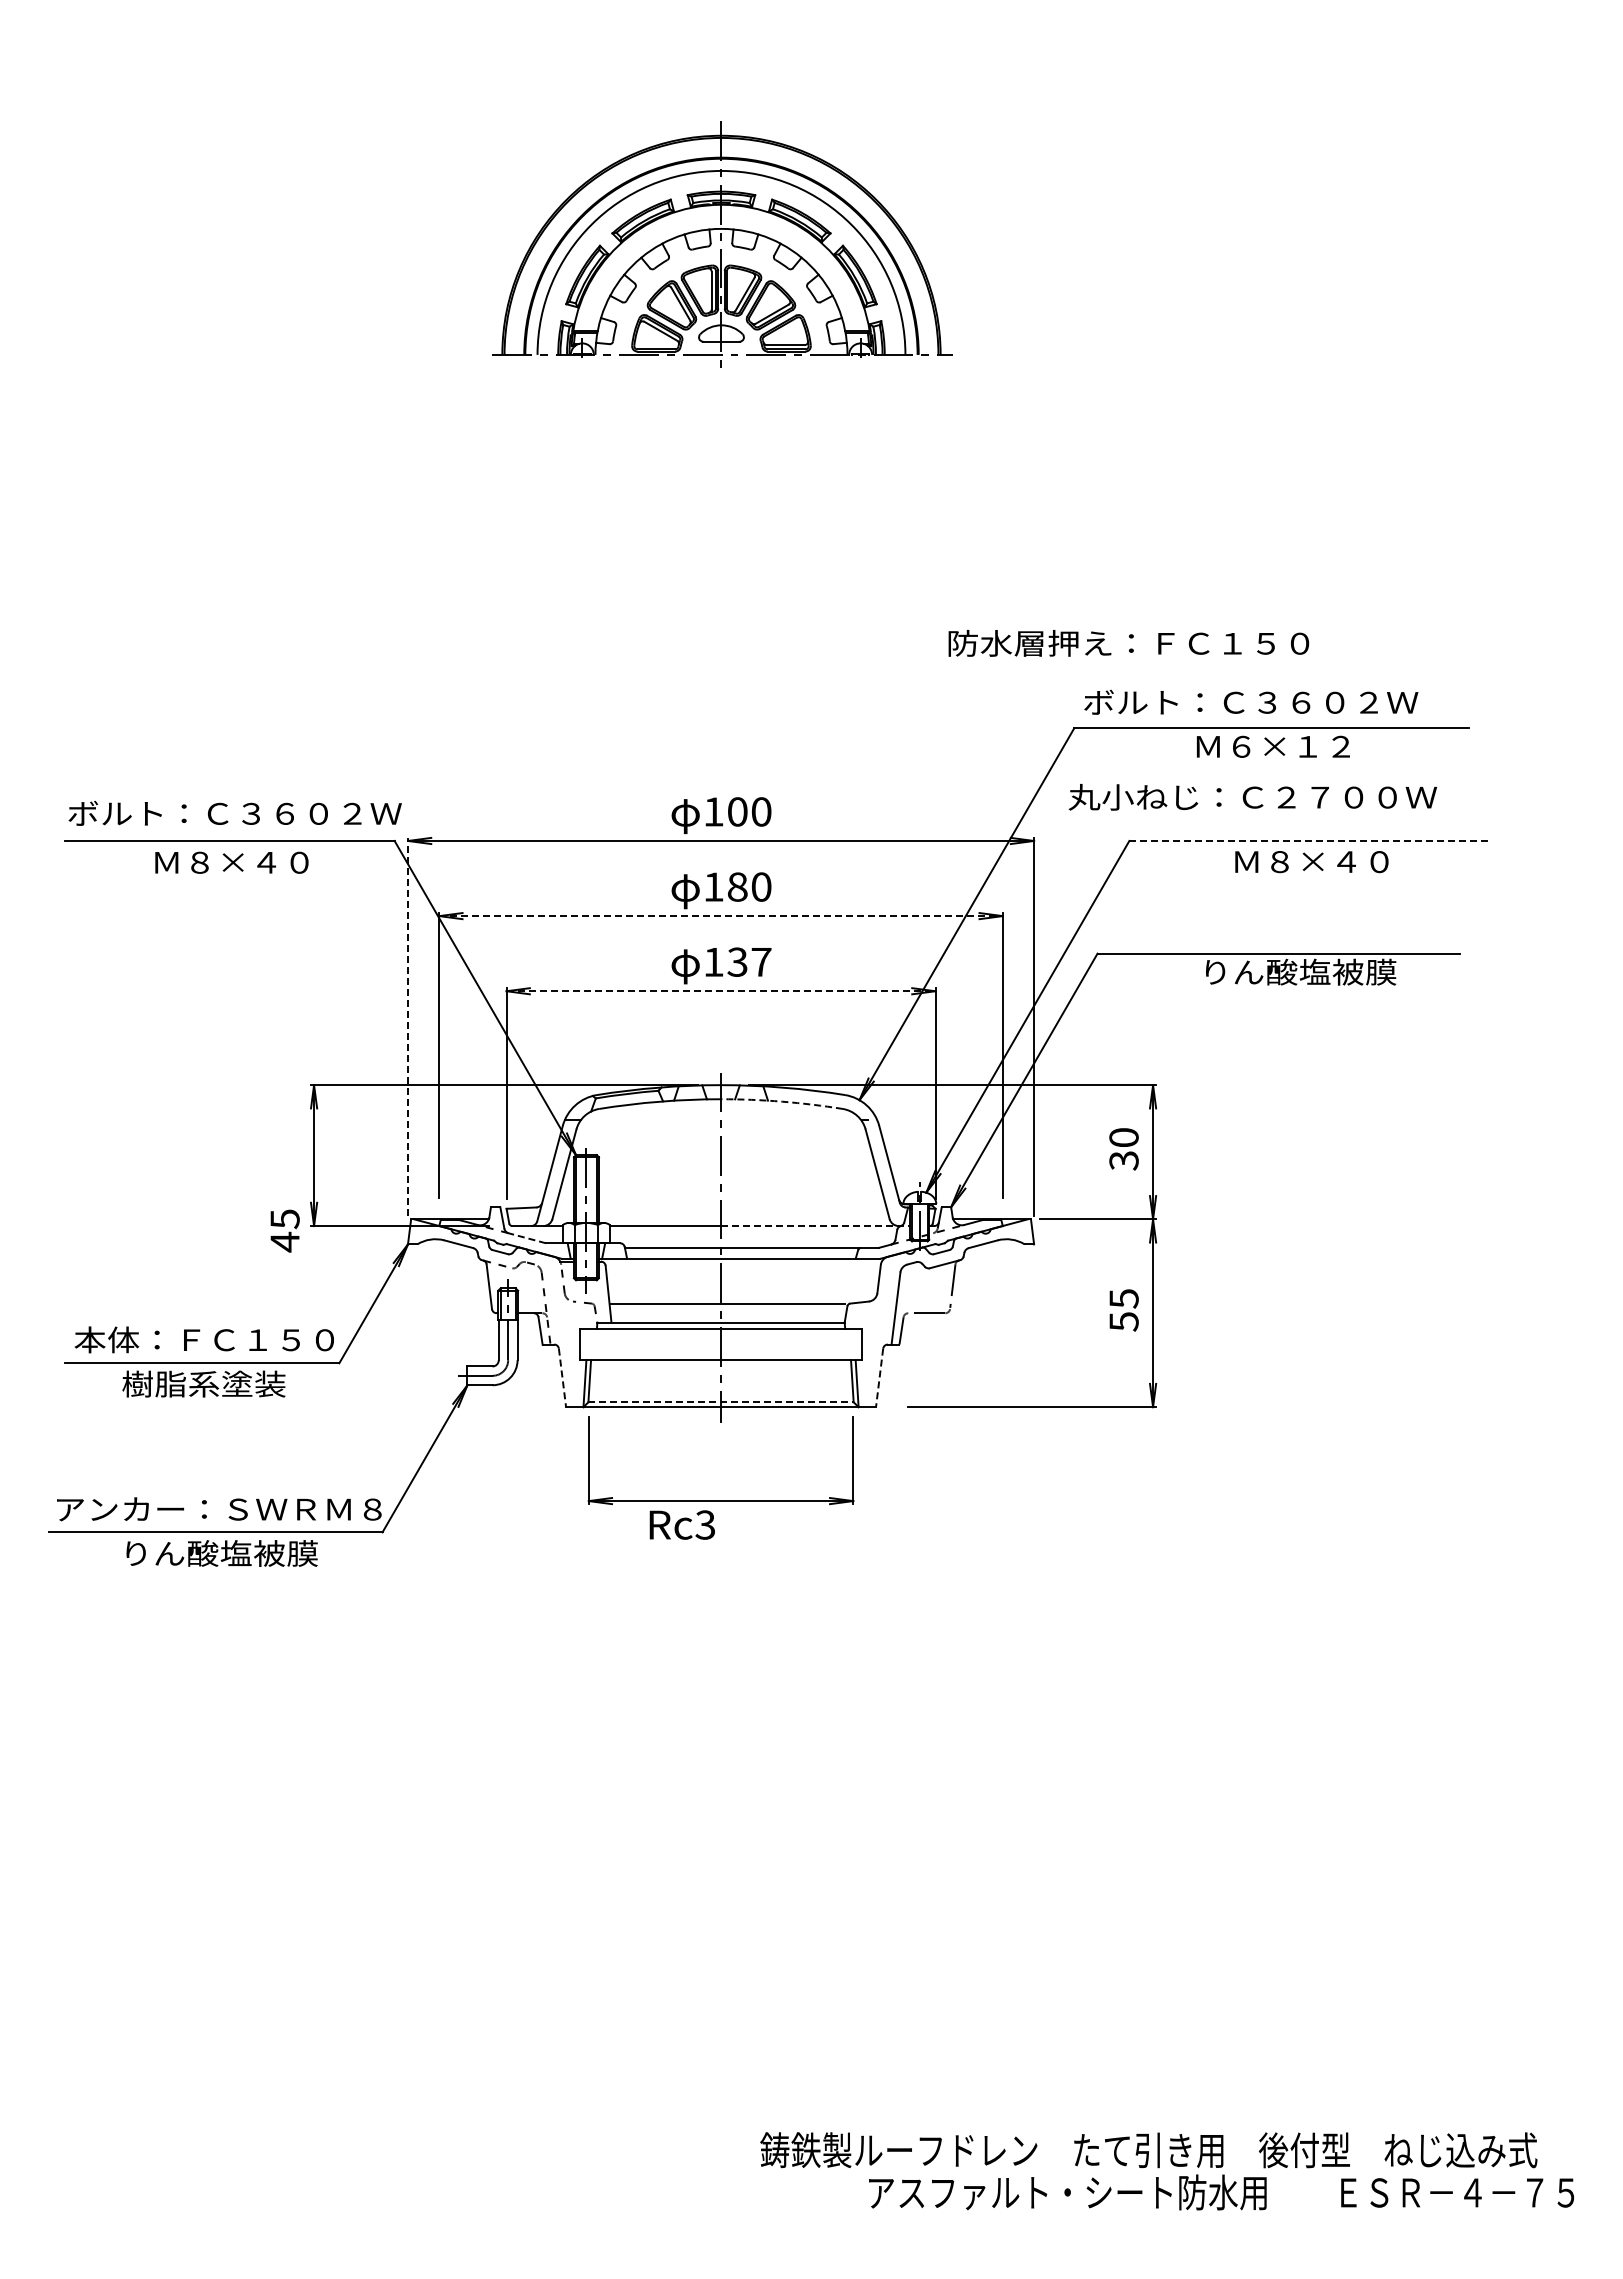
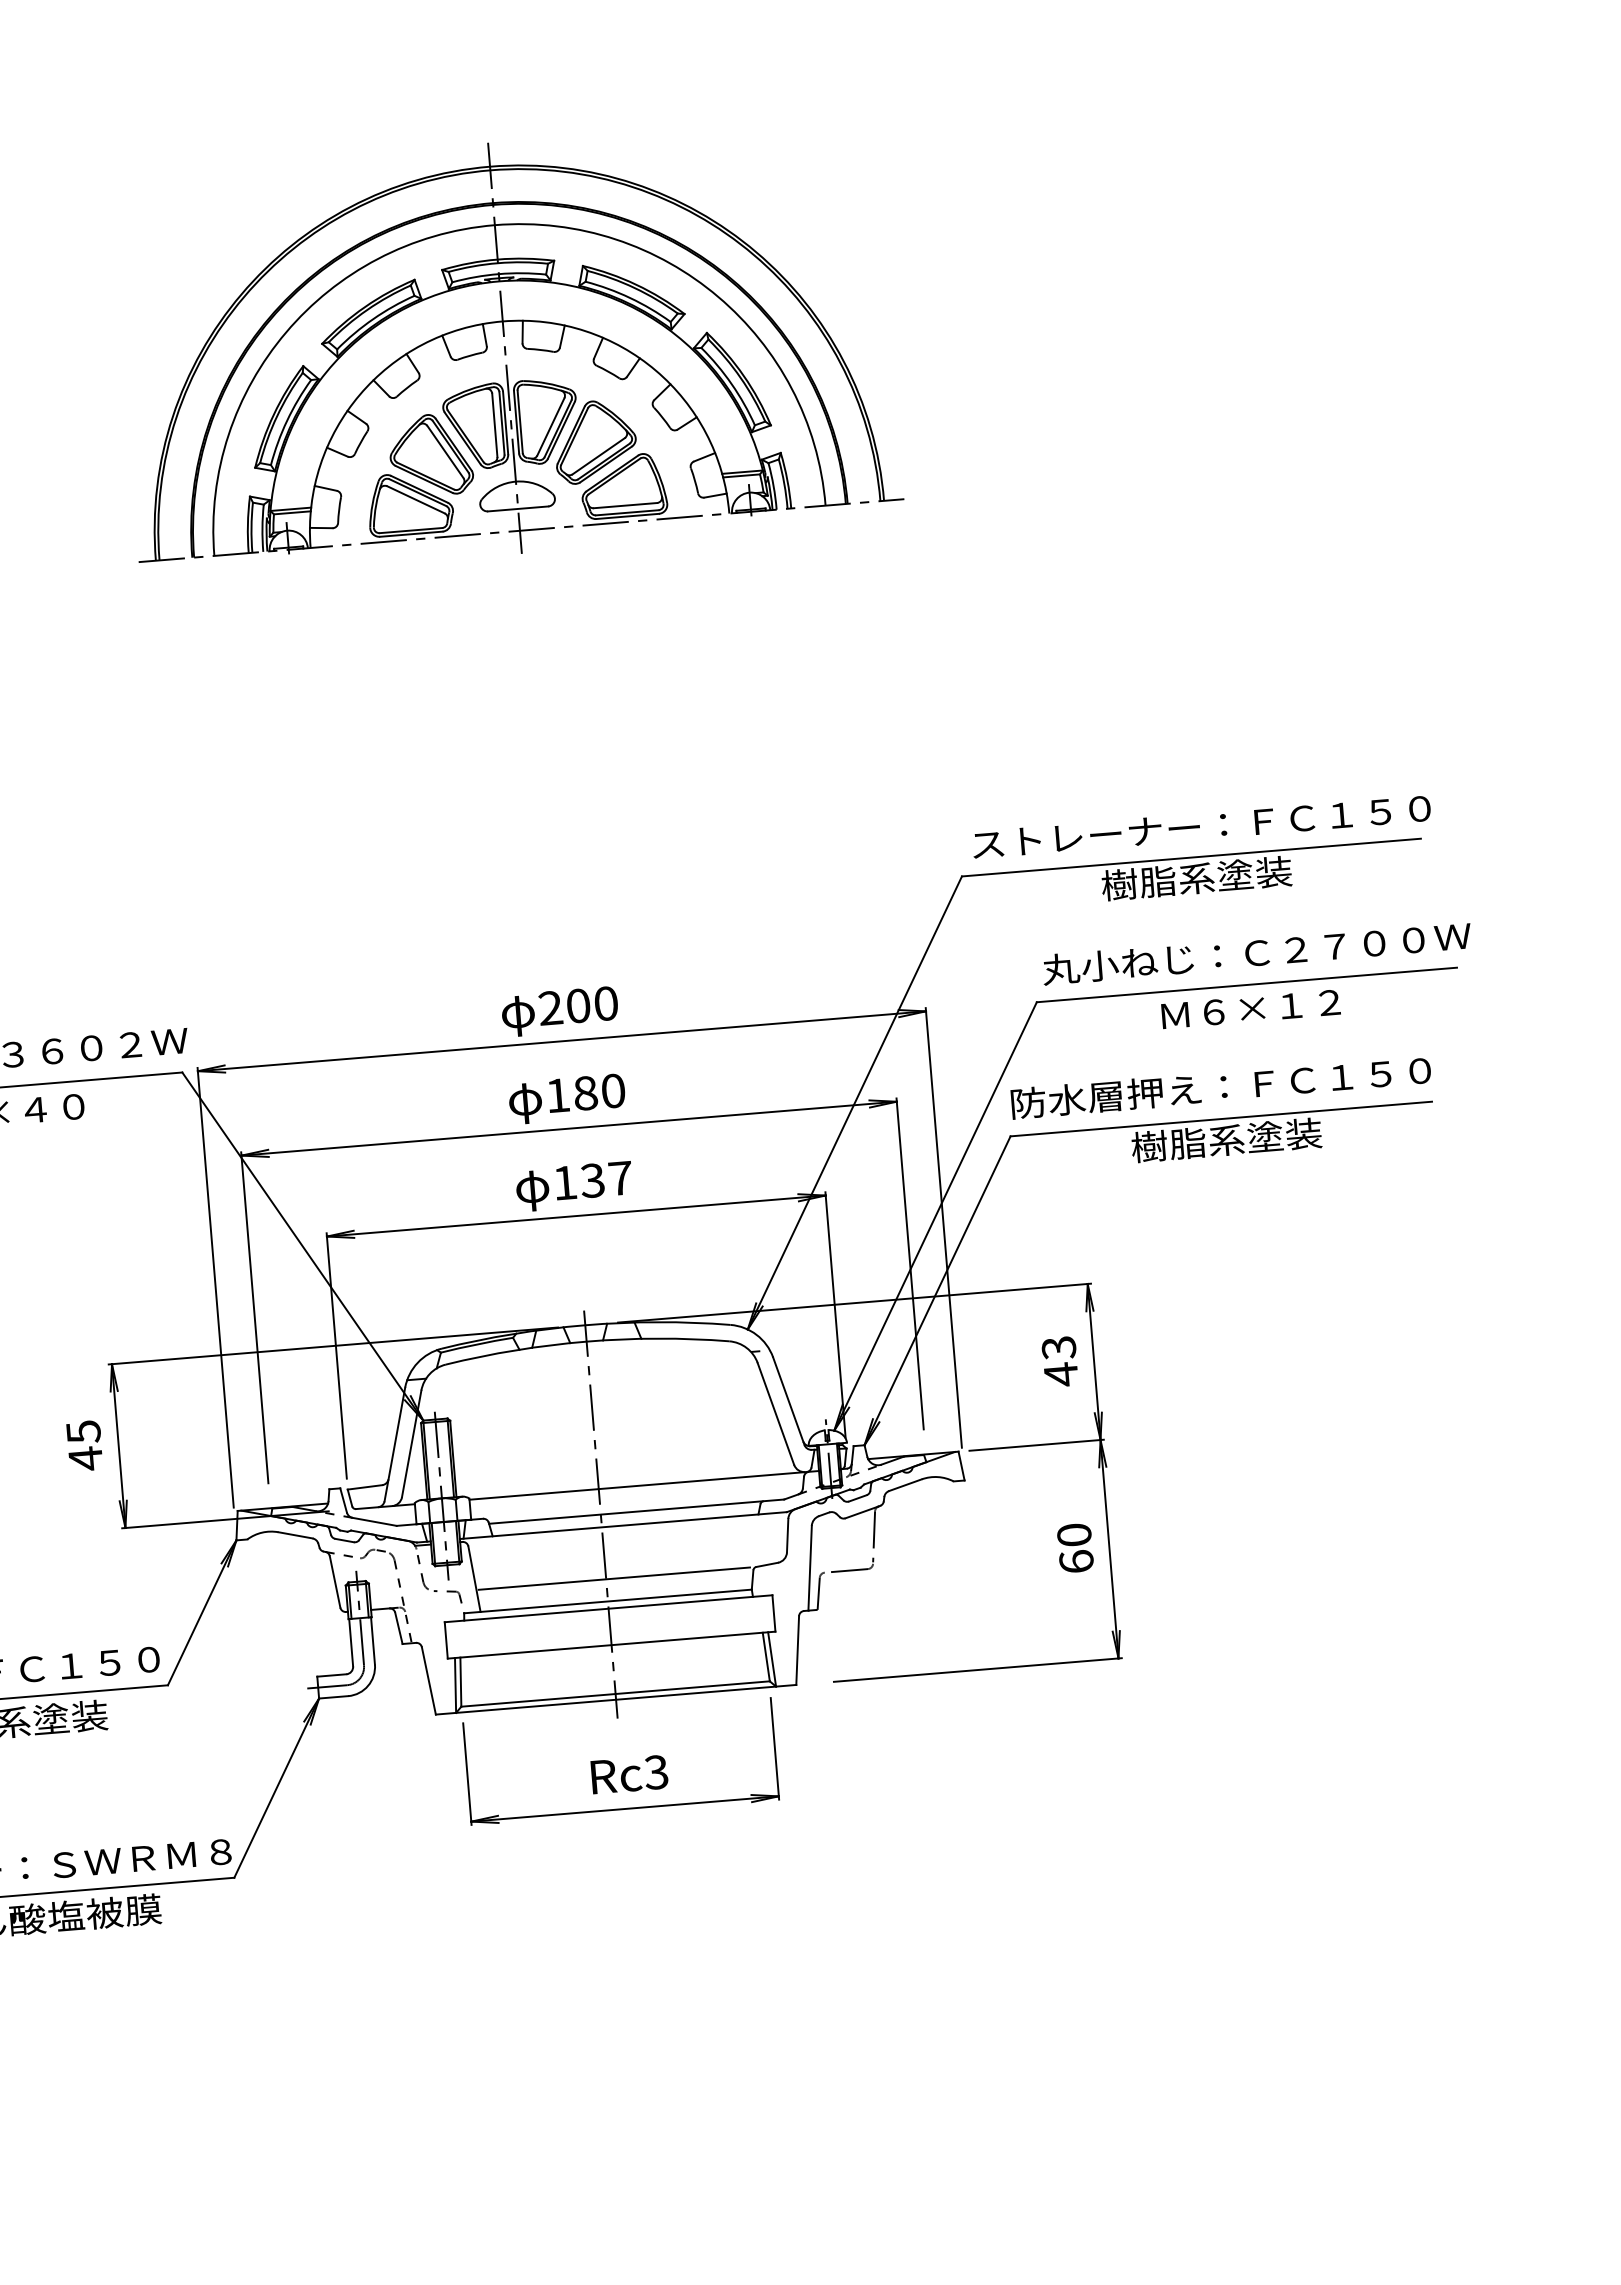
part: (722, 244) -> (506, 347), size x1.43
text: (1128, 643) -> (1220, 1087), moved
text: (1281, 701) -> (1200, 825), ボルト：Ｃ３６０２Ｗ -> ストレーナー：ＦＣ１５０
text: (1274, 746) -> (1196, 878), Ｍ６×１２ -> 樹脂系塗装
text: (1252, 797) -> (1256, 953), moved
text: (713, 811) -> (550, 1007), 100 -> 200
line: (1310, 840) -> (1247, 984), dashed -> solid
text: (1329, 862) -> (1271, 1008), Ｍ８×４０ -> Ｍ６×１２
line: (721, 916) -> (569, 1129), dashed -> solid
text: (1298, 971) -> (1245, 1137), りん酸塩被膜 -> 樹脂系塗装
line: (721, 991) -> (576, 1216), dashed -> solid
line: (408, 1026) -> (216, 1286), dashed -> solid
arc: (782, 1101) -> (658, 1338), dashed -> solid
text: (1123, 1149) -> (1059, 1361), 30 -> 43
line: (815, 1226) -> (708, 1480), dashed -> solid
text: (284, 1230) -> (84, 1445), moved
line: (526, 1238) -> (373, 1522), dashed -> solid
text: (1123, 1310) -> (1074, 1548), 55 -> 60
line: (562, 1378) -> (428, 1681), dashed -> solid
line: (879, 1378) -> (797, 1651), dashed -> solid
line: (721, 1402) -> (616, 1694), dashed -> solid
text: (681, 1524) -> (628, 1774), moved

